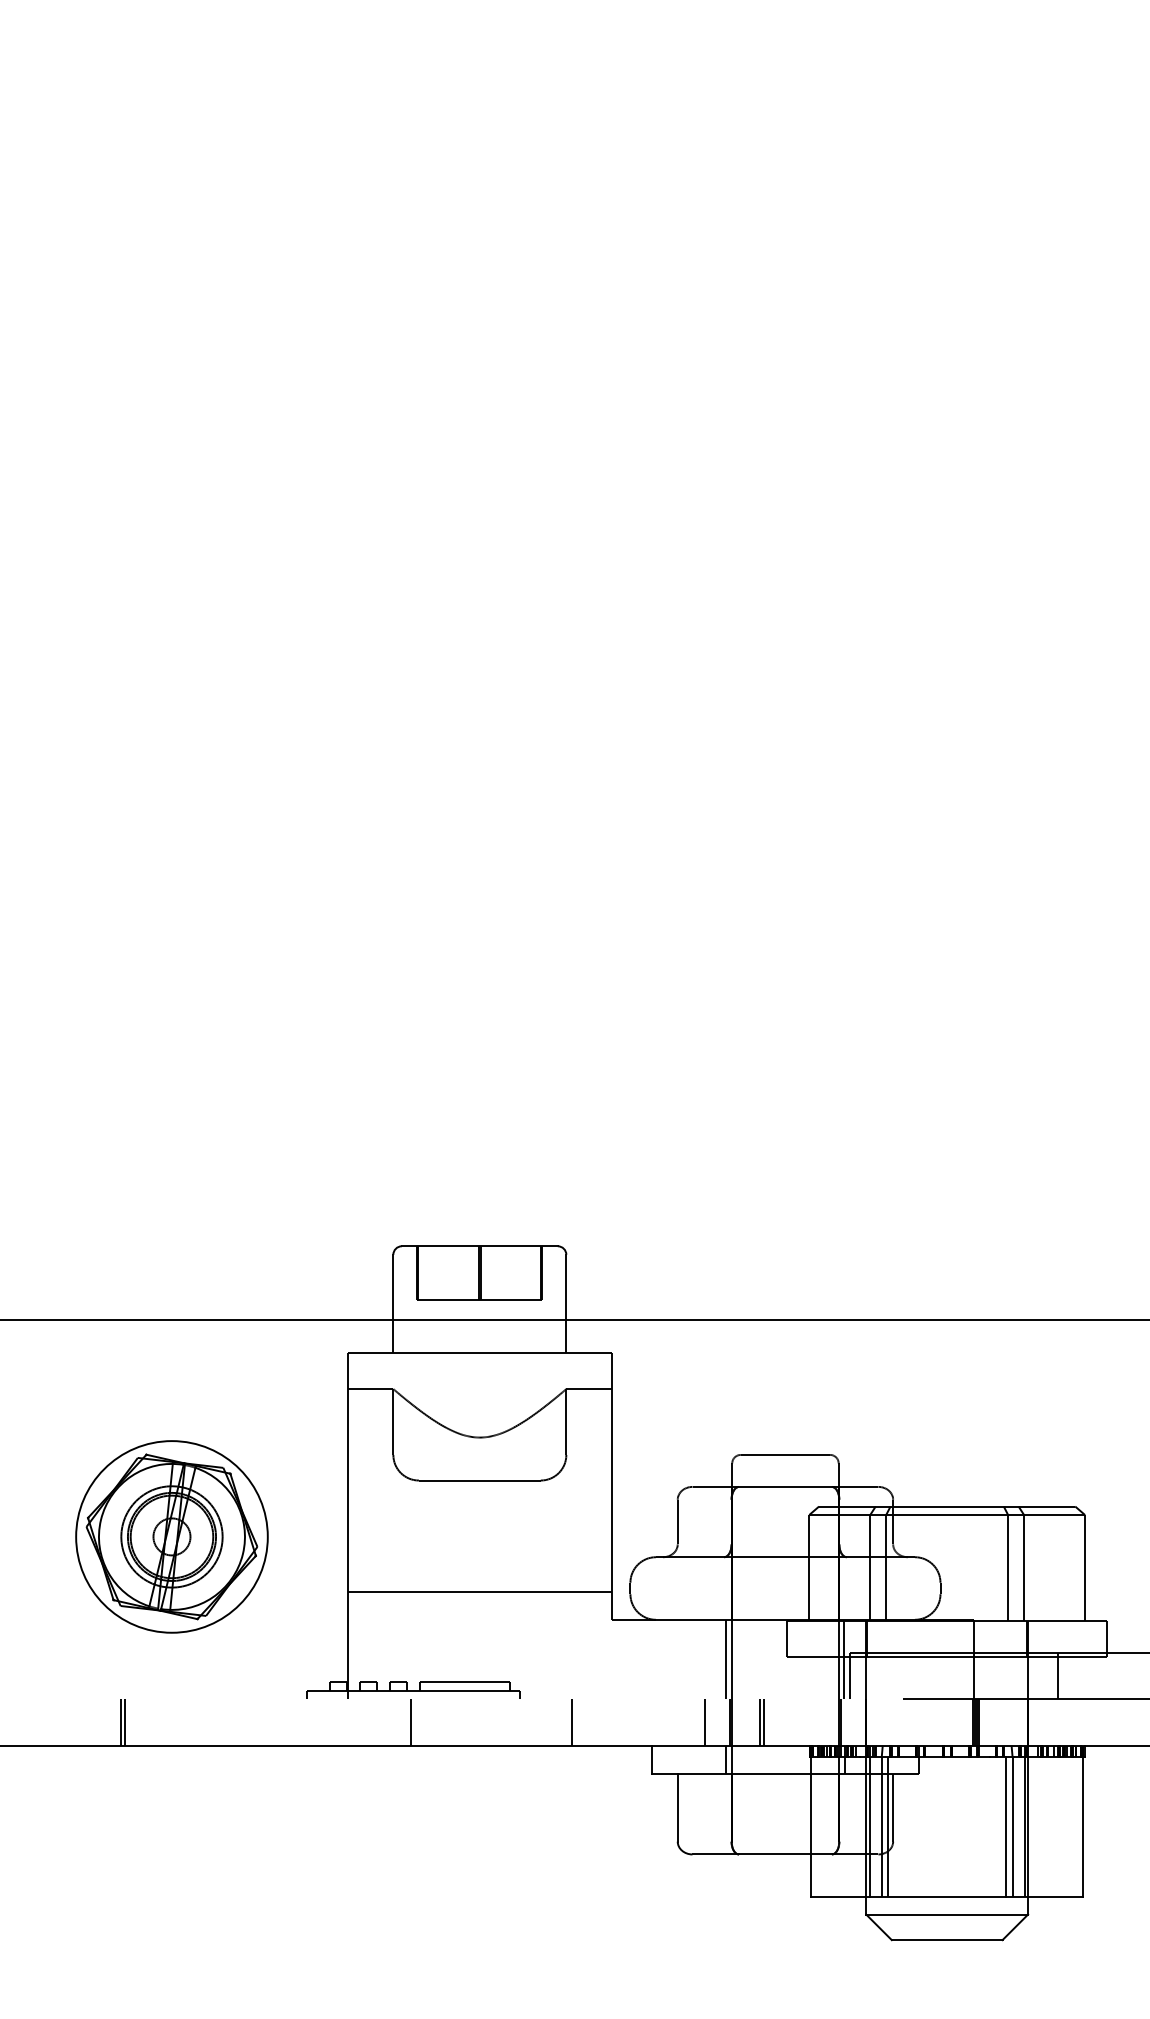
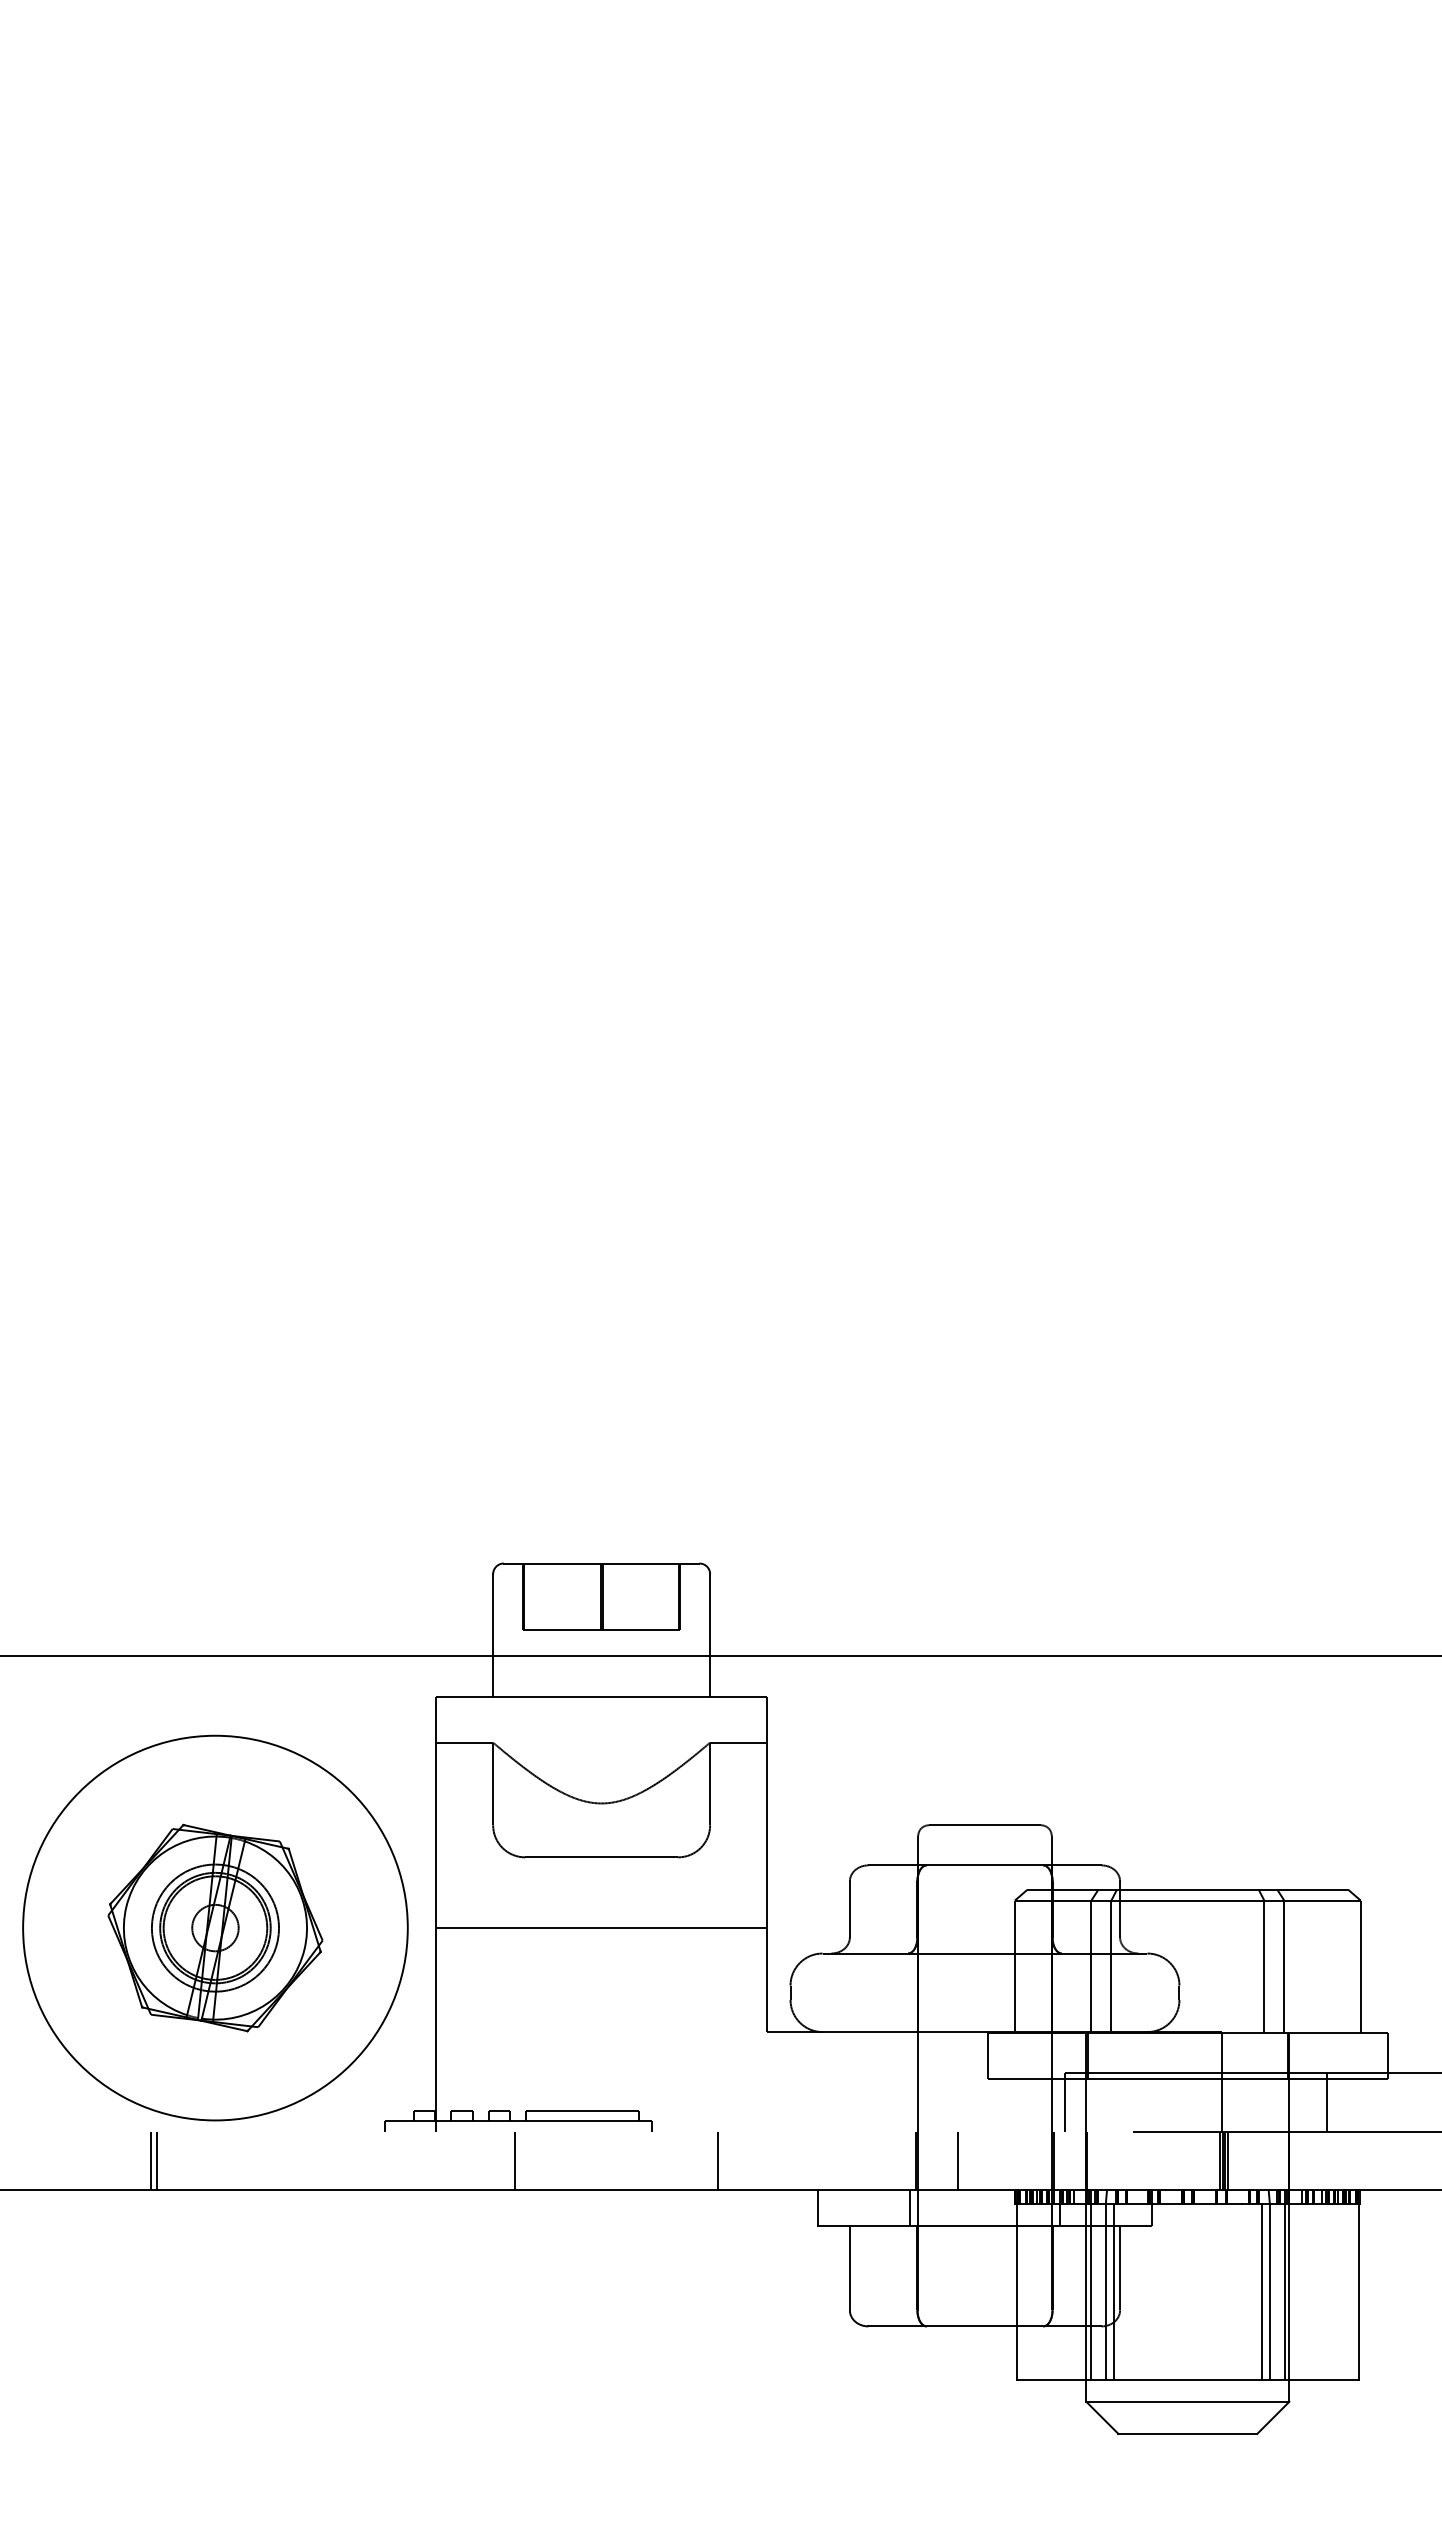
circle: (172, 1536) -> (215, 1927), size x1.6
line: (479, 1592) -> (601, 1928), moved
line: (726, 1659) -> (911, 2081), removed
line: (844, 1659) -> (1058, 2081), removed
line: (704, 1722) -> (883, 2160), removed
line: (759, 1722) -> (952, 2160), removed

